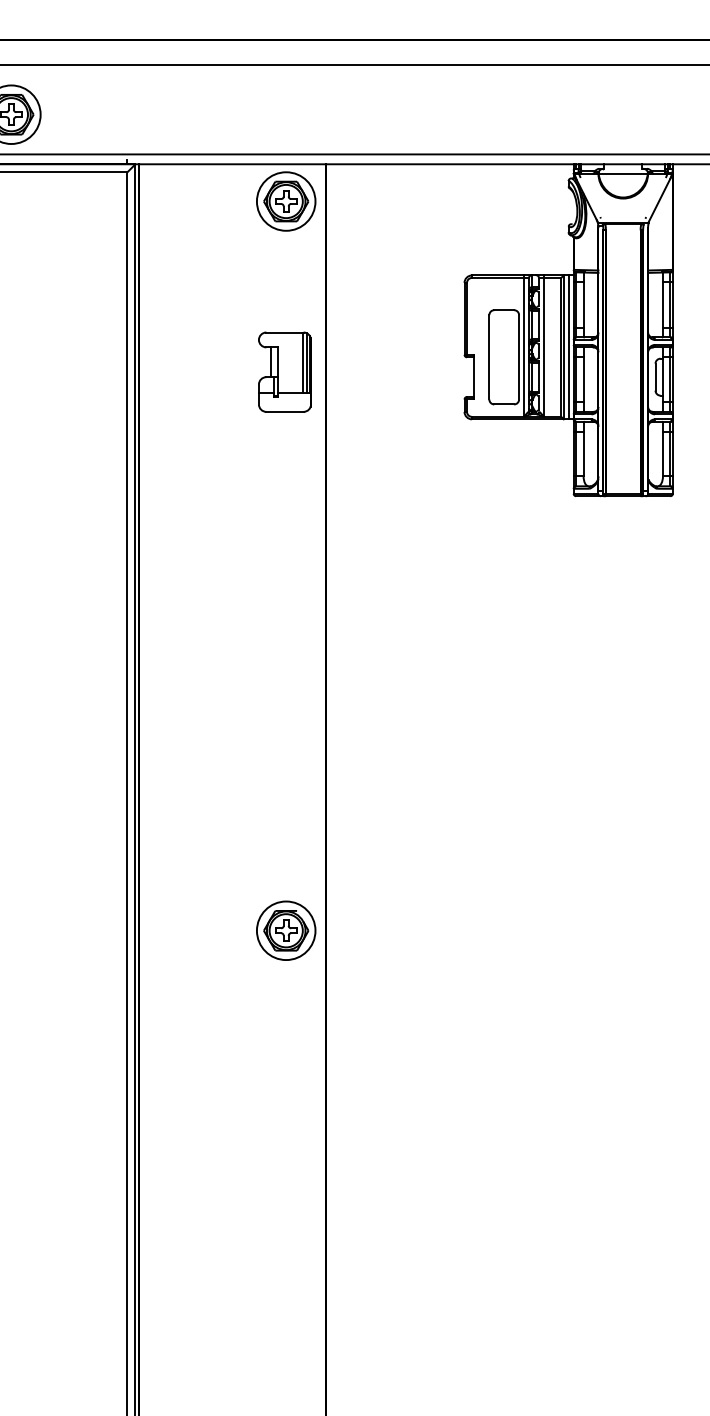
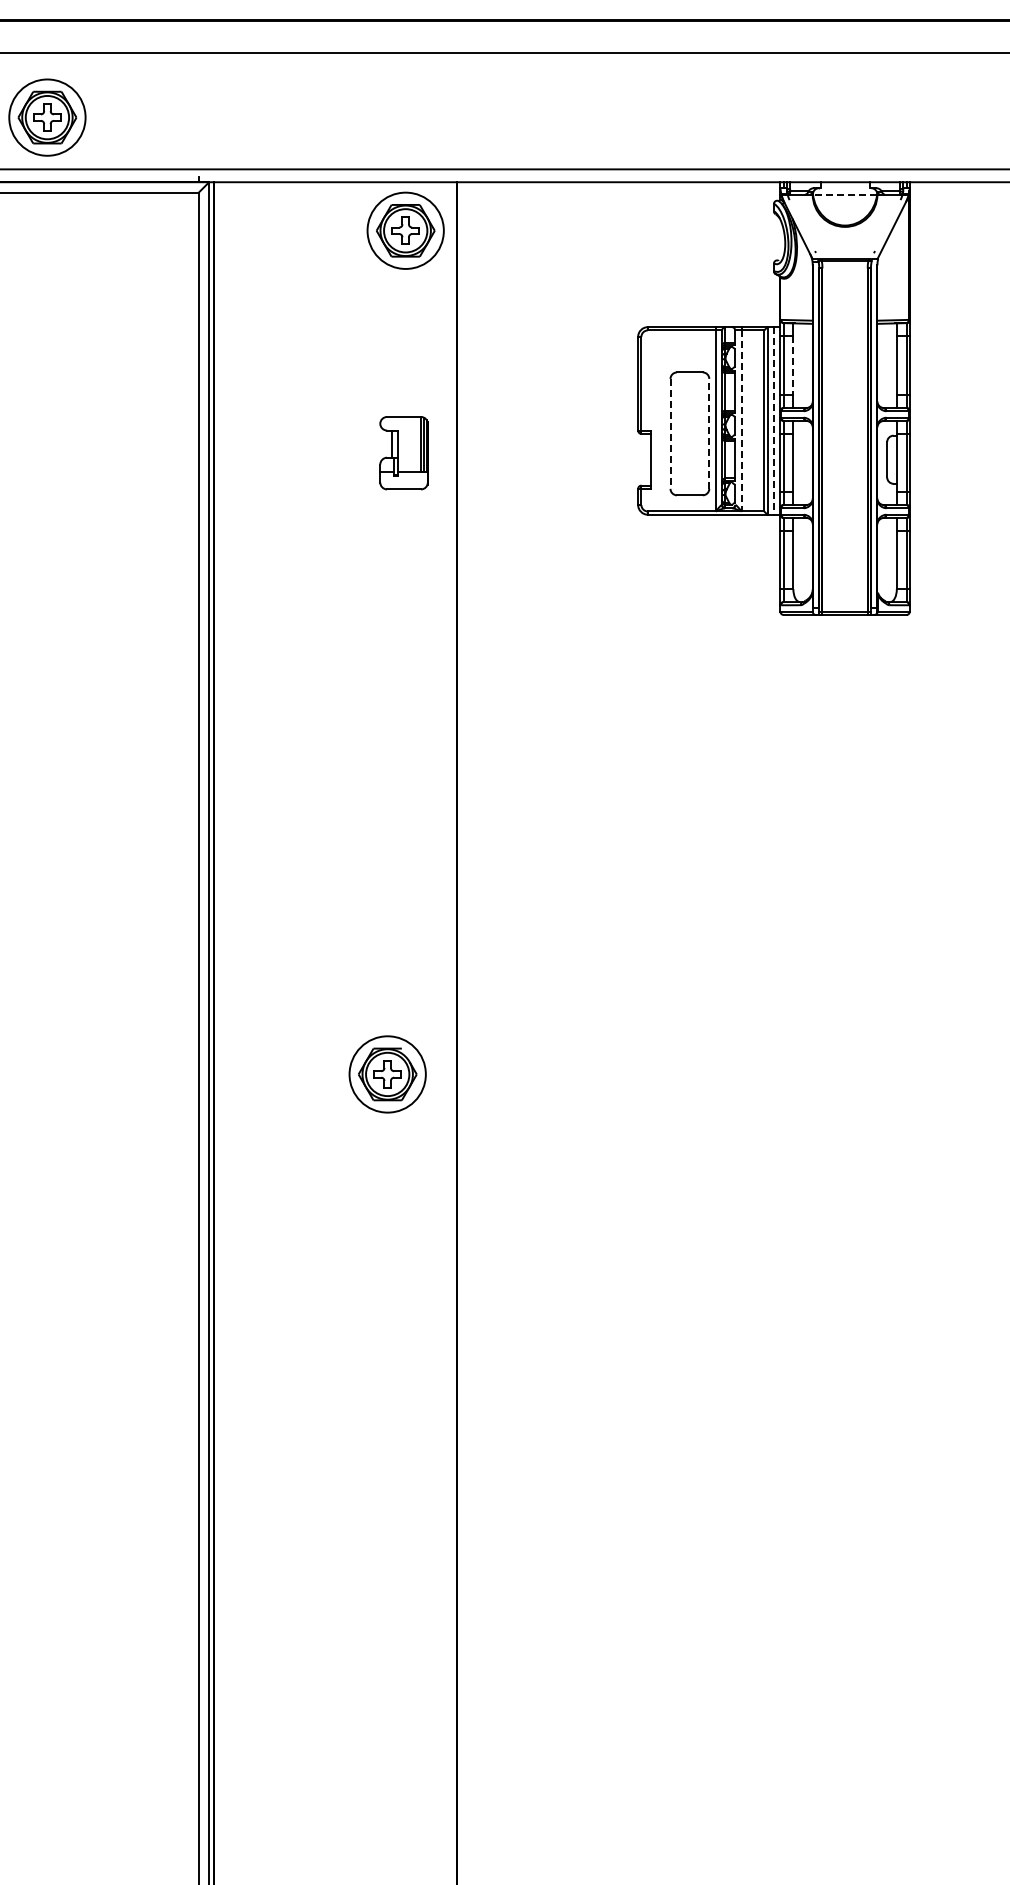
line: (622, 173) -> (844, 194), solid -> dashed
line: (583, 304) -> (793, 365), solid -> dashed
line: (543, 347) -> (741, 420), solid -> dashed
line: (568, 347) -> (773, 420), solid -> dashed
line: (489, 357) -> (670, 433), solid -> dashed
line: (519, 357) -> (709, 433), solid -> dashed
part: (284, 371) -> (403, 452), size x0.7
part: (286, 930) -> (387, 1074), moved

